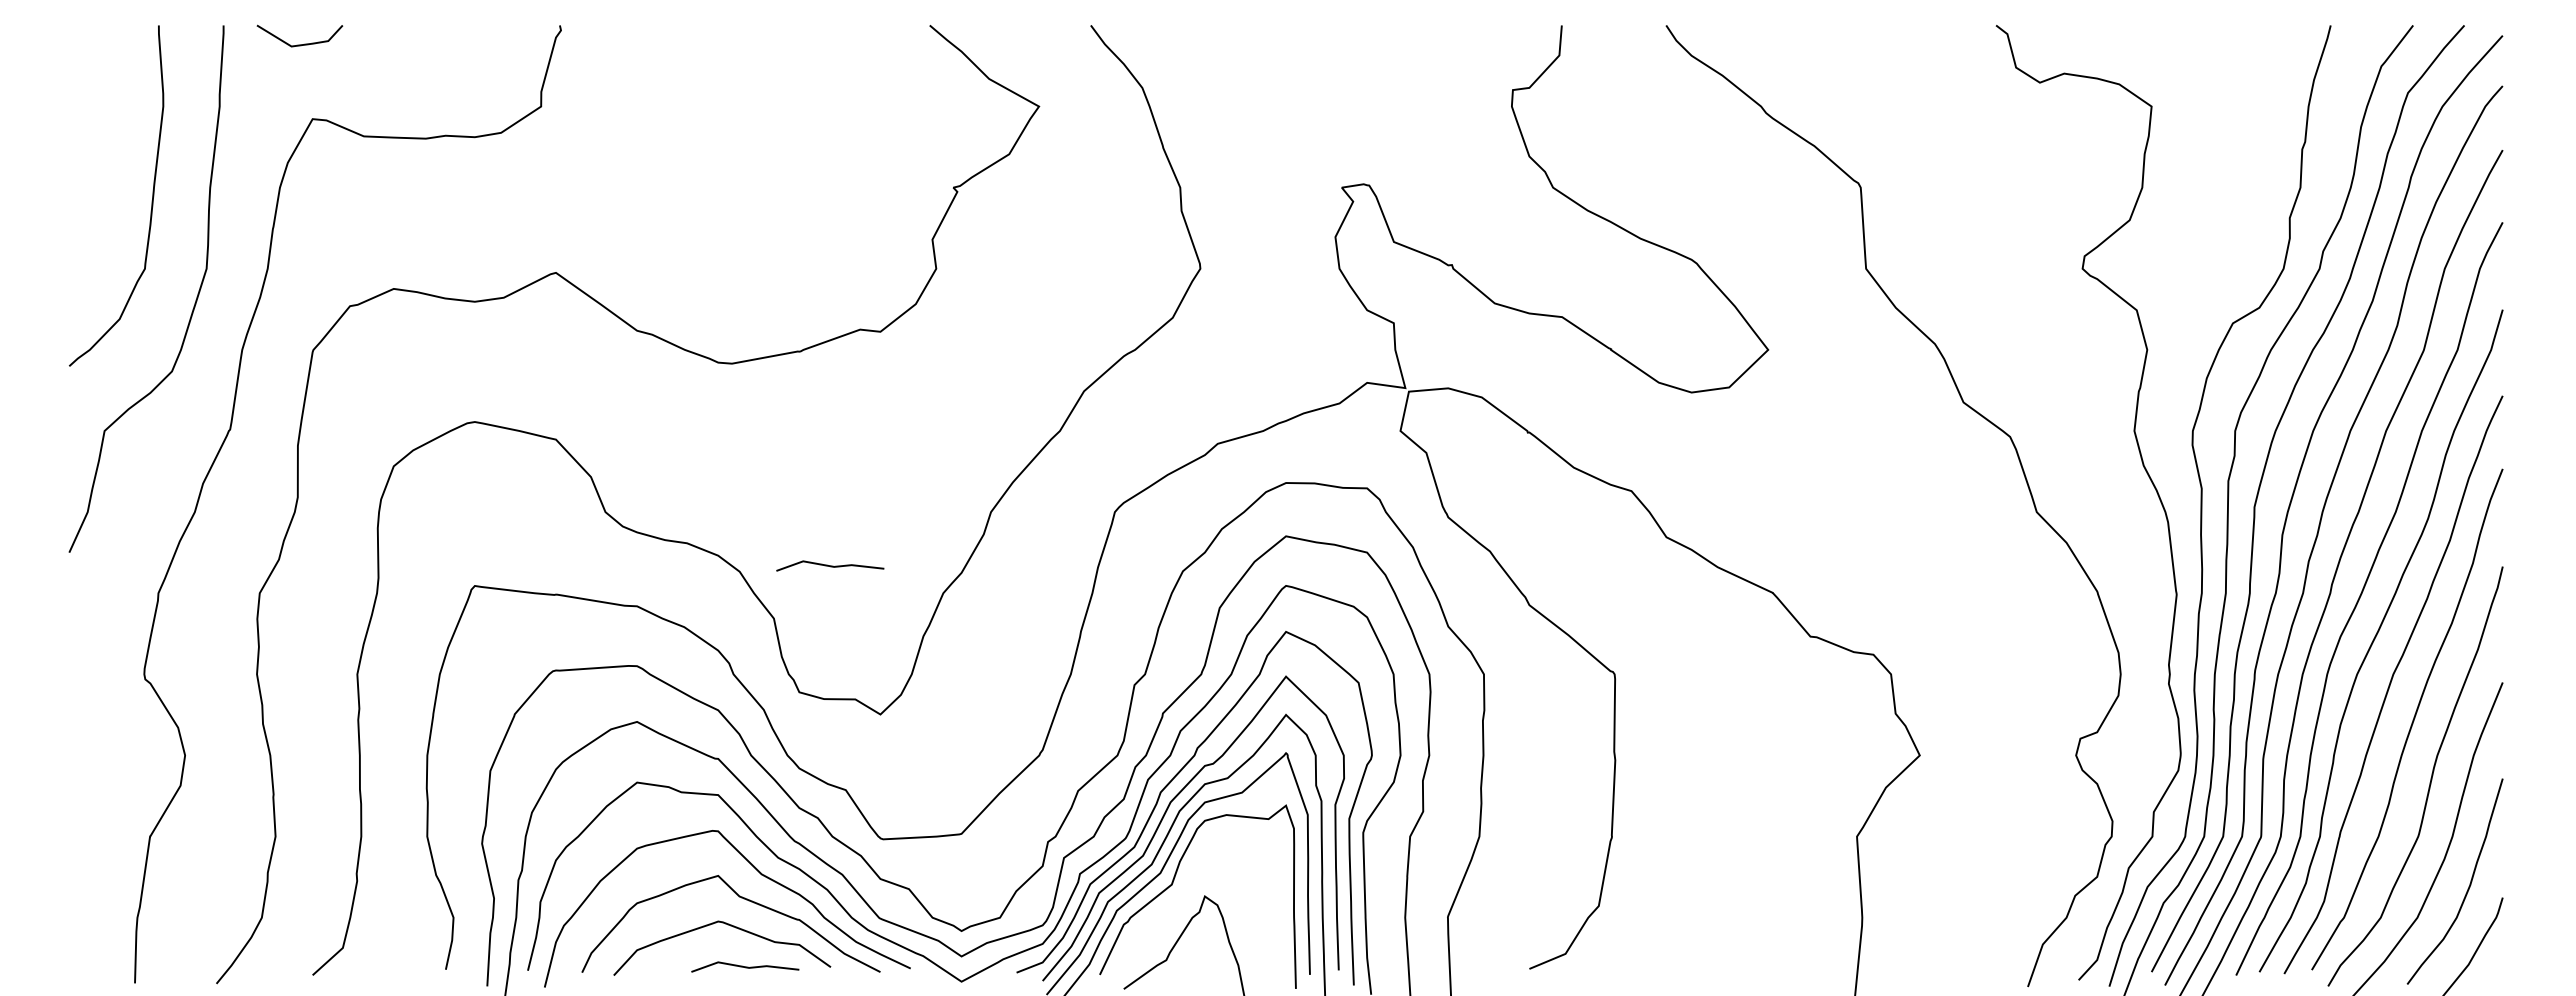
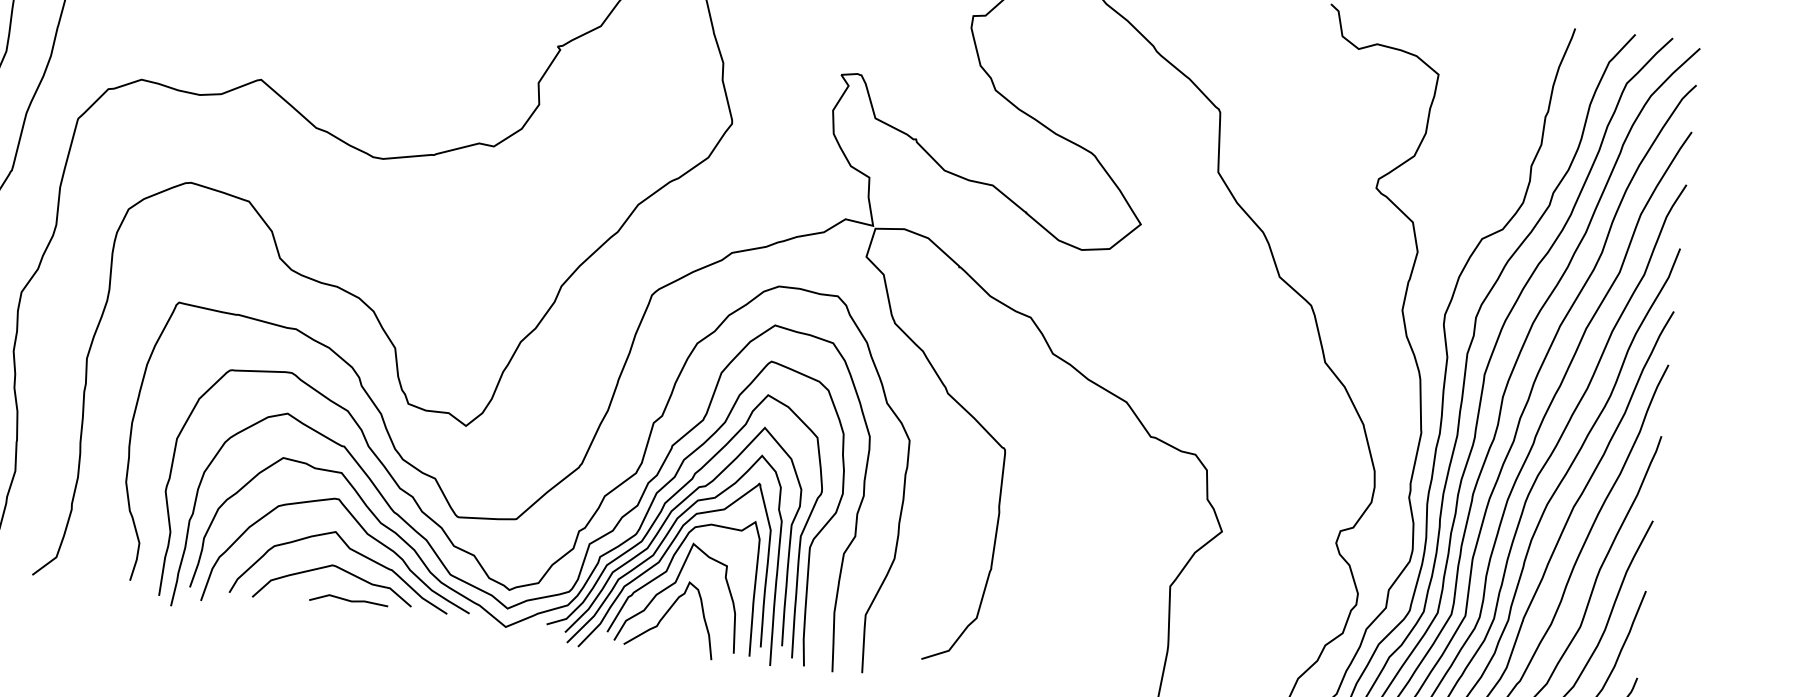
line: (830, 565) -> (440, 313), removed
curve: (1182, 902) -> (672, 585), added

